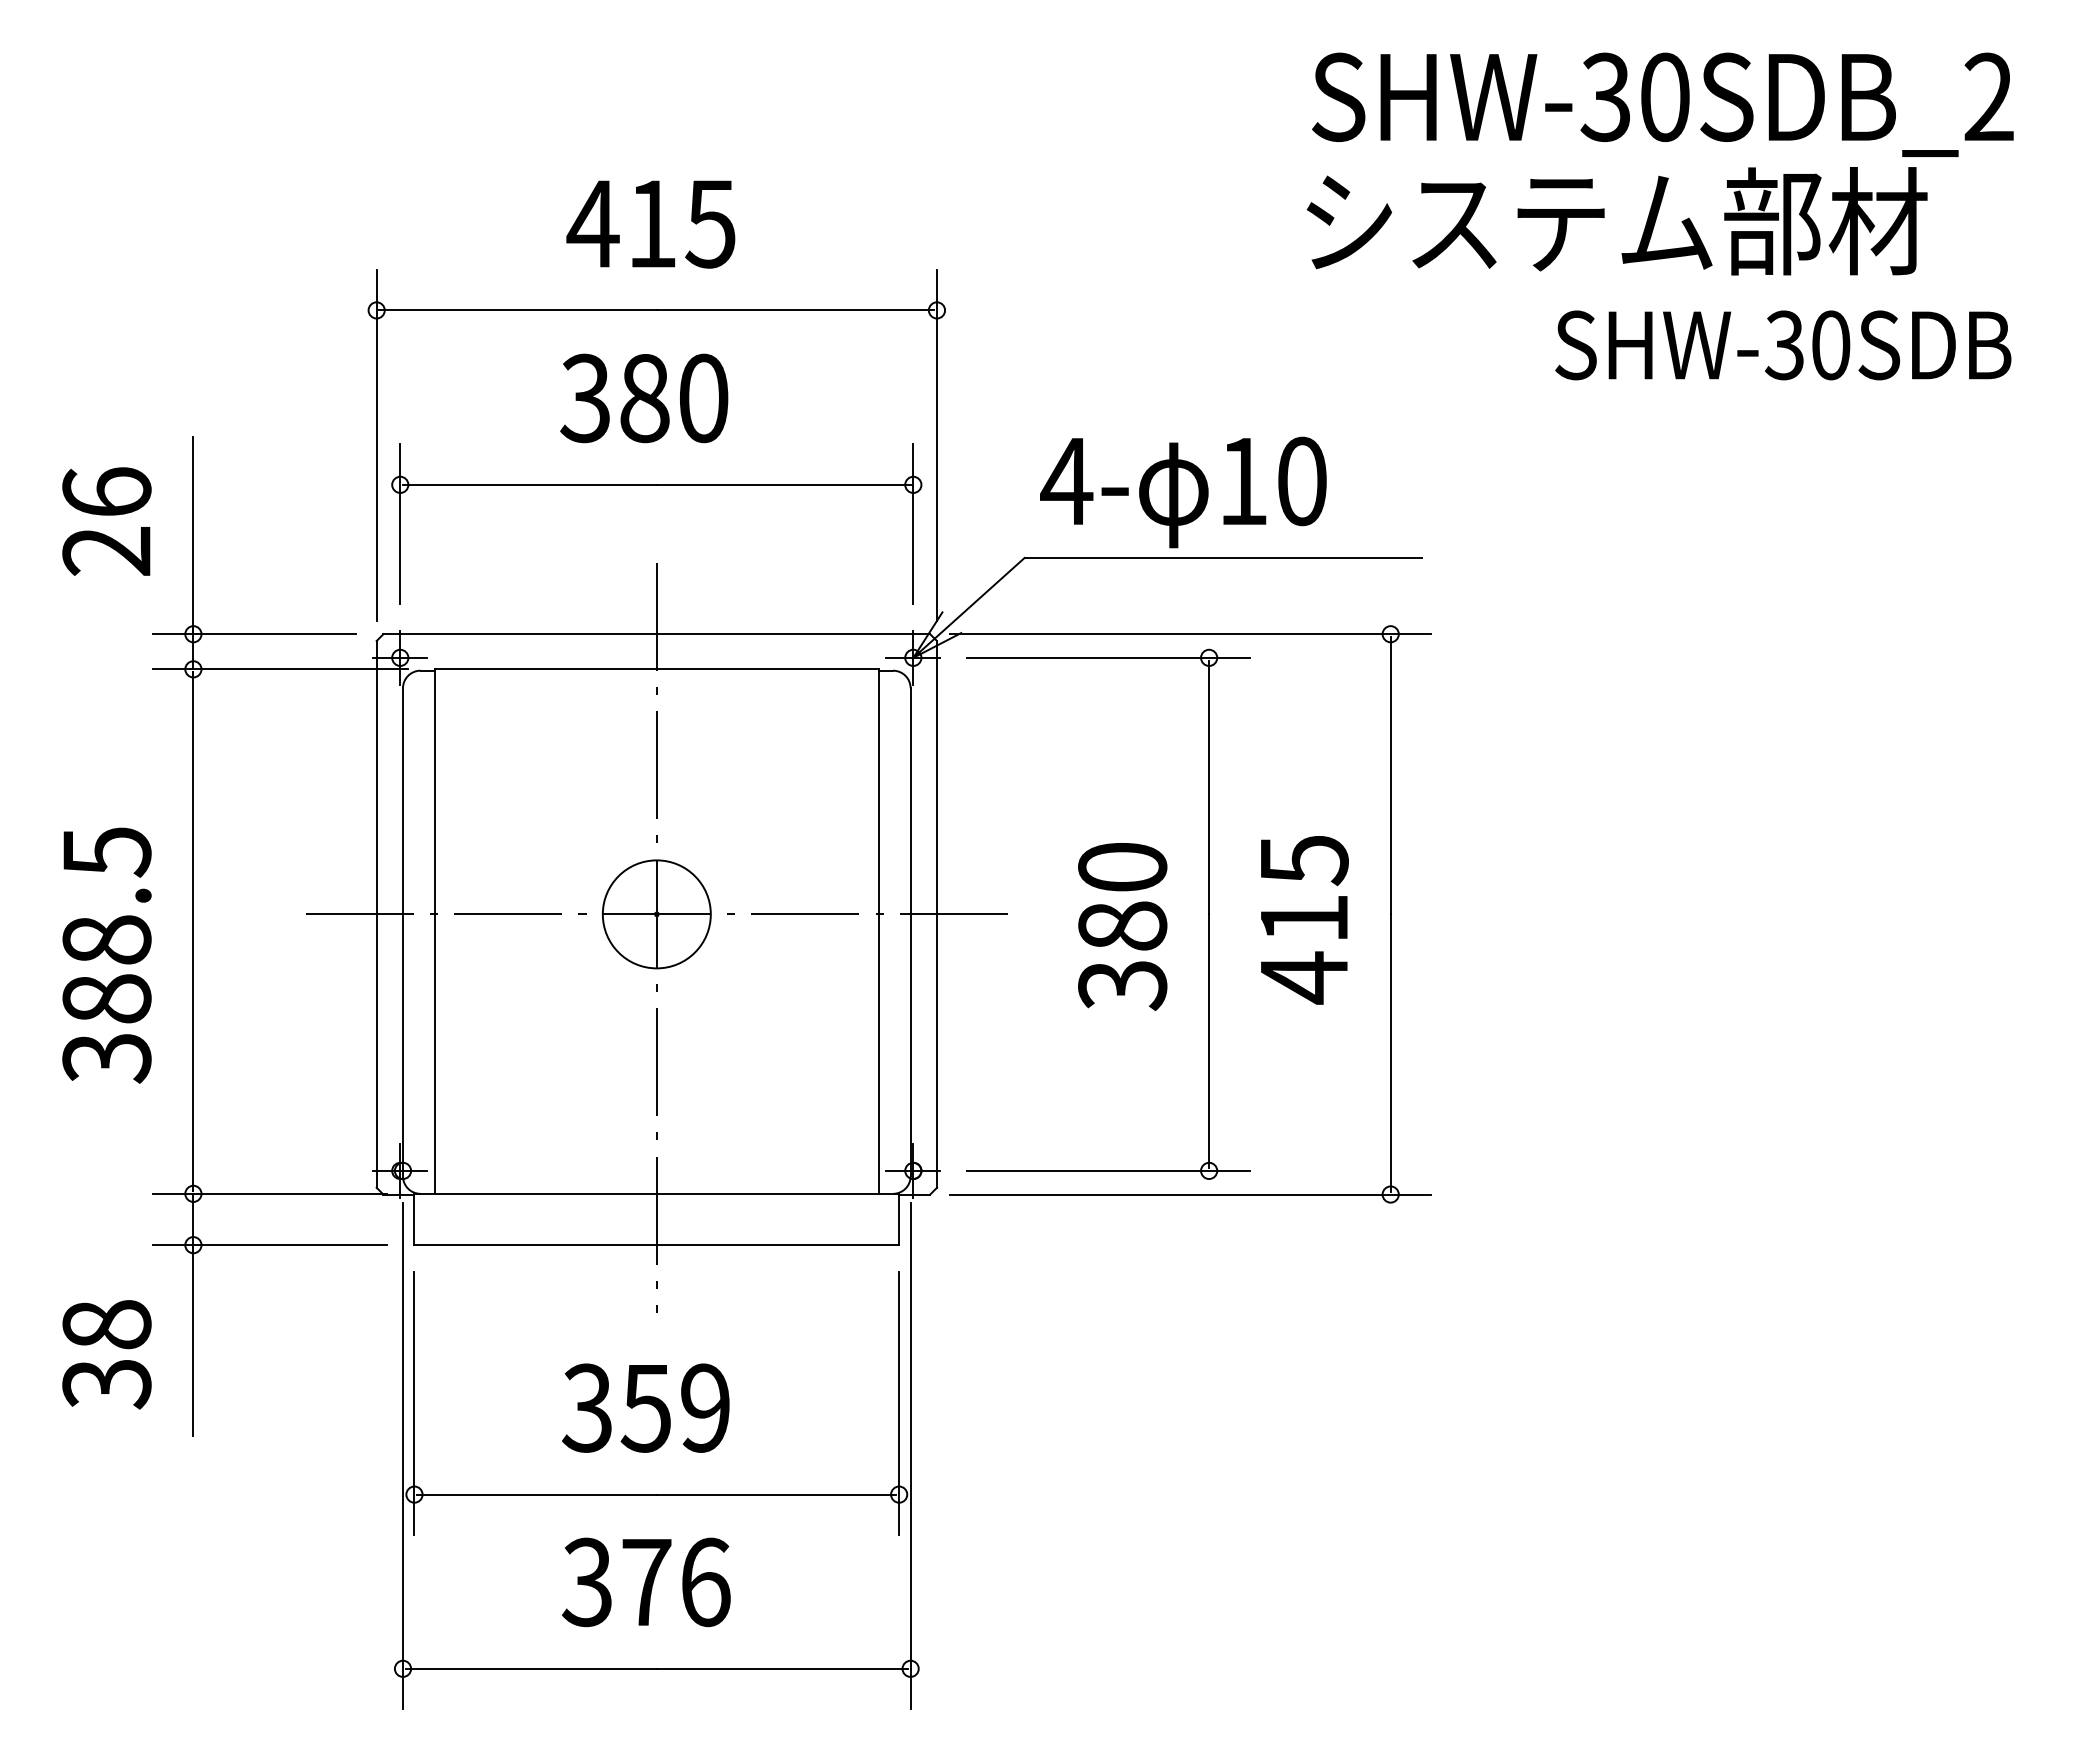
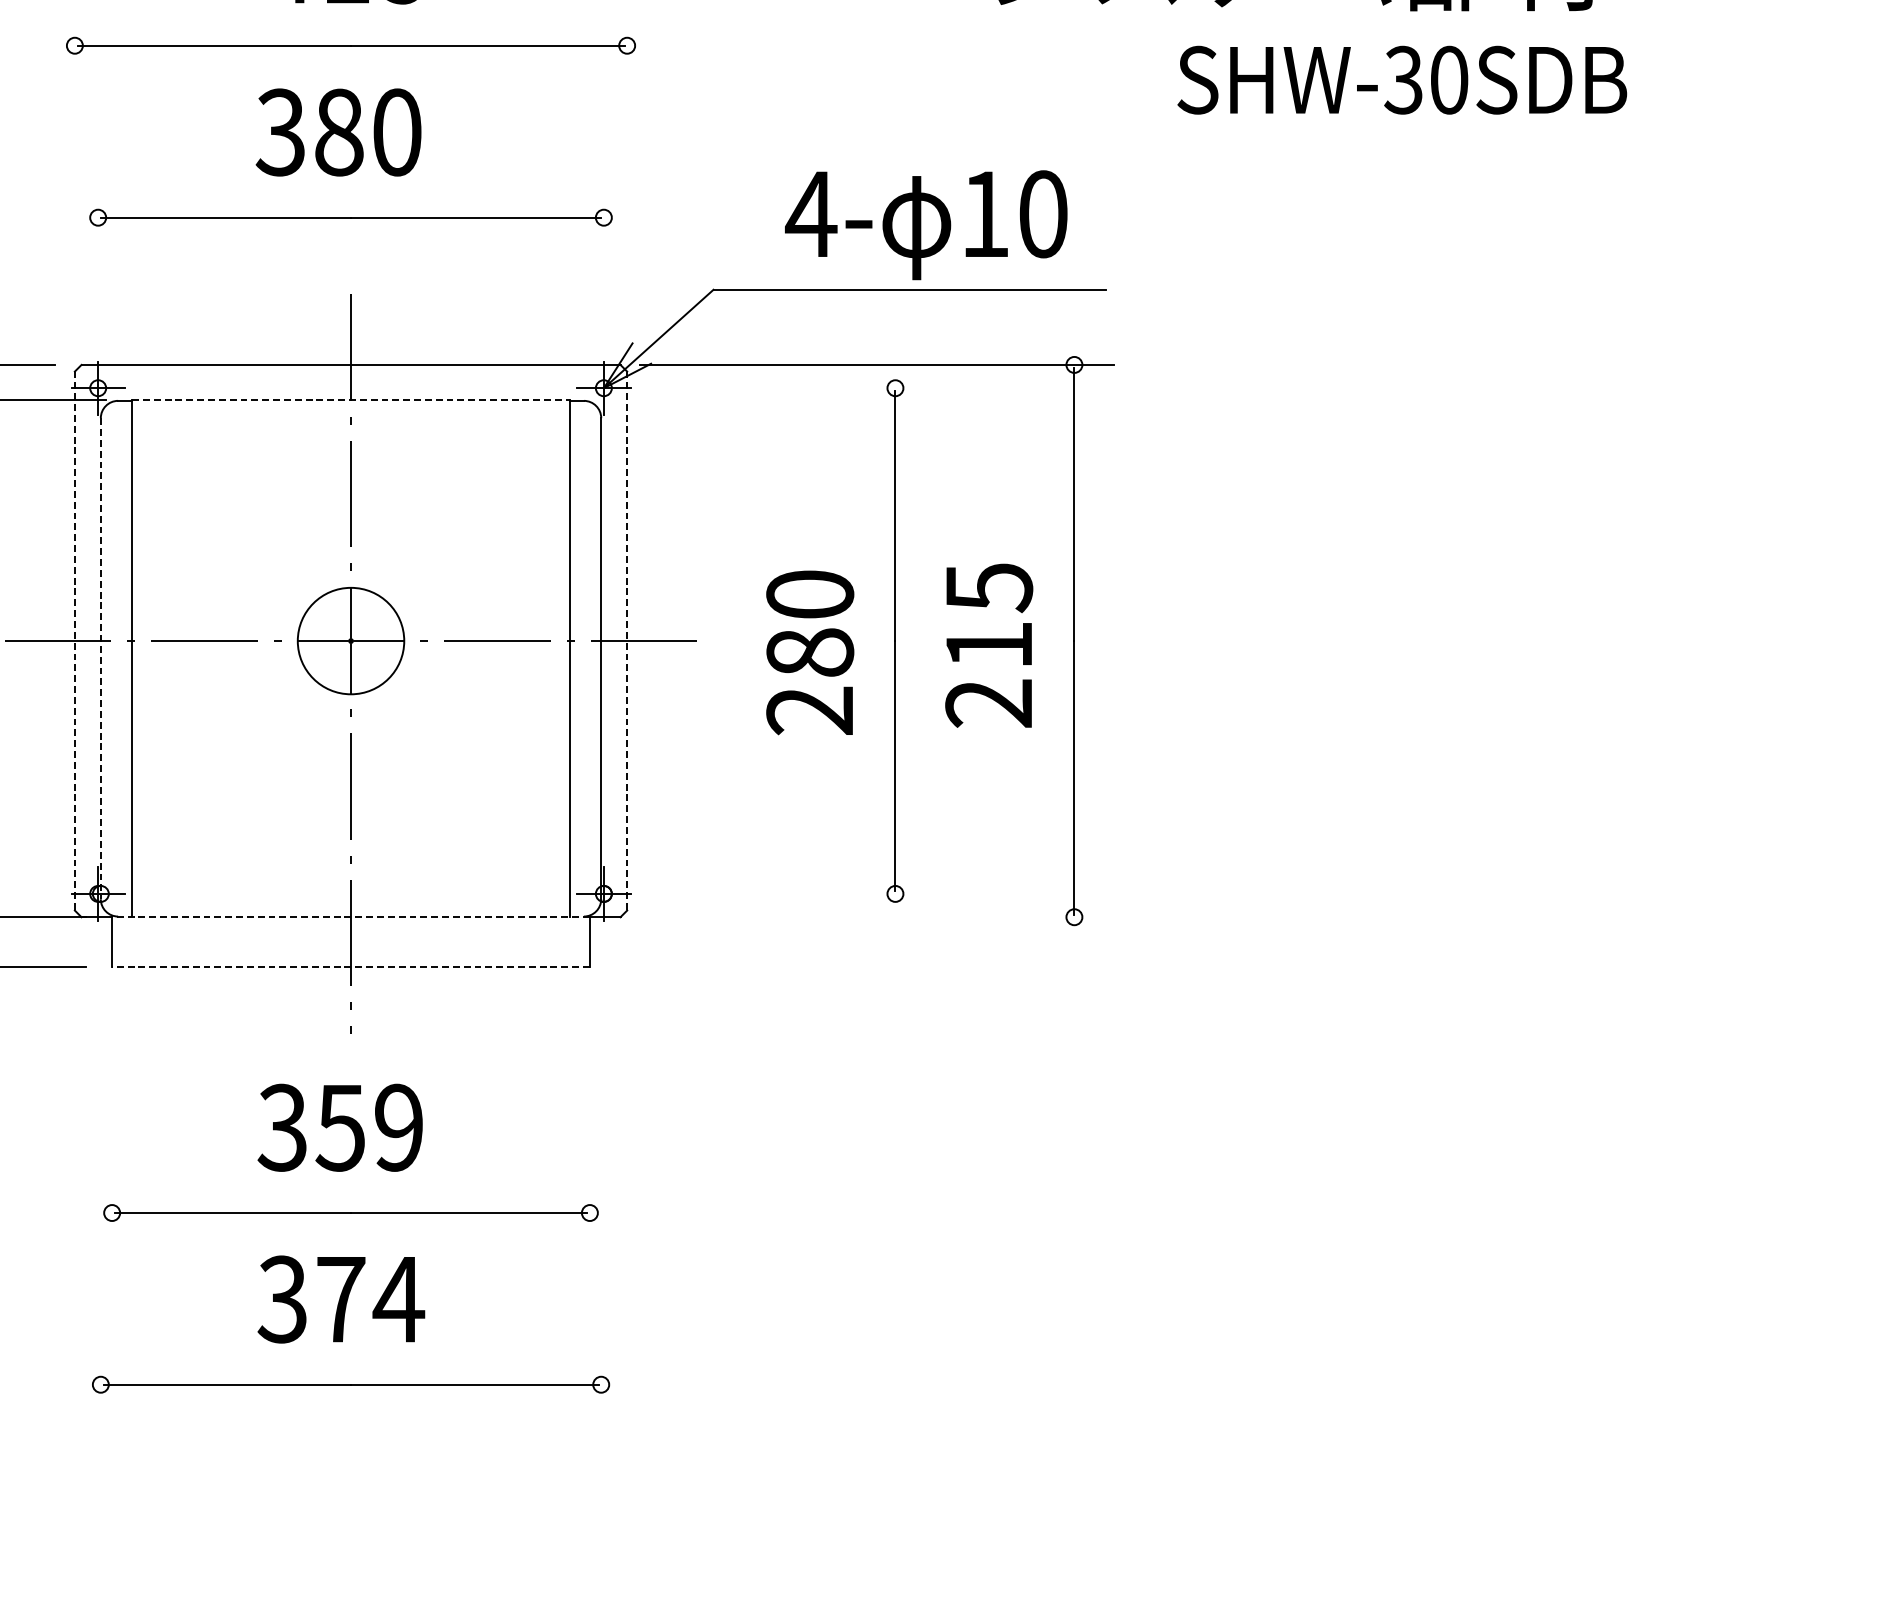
text: (1783, 345) -> (1402, 80), moved
line: (376, 444) -> (74, 177), removed
line: (936, 444) -> (626, 177), removed
text: (1183, 492) -> (926, 225), moved
line: (400, 523) -> (98, 255), removed
line: (913, 523) -> (604, 255), removed
line: (1108, 657) -> (796, 387), removed
line: (657, 669) -> (351, 399), solid -> dashed
line: (376, 914) -> (74, 641), solid -> dashed
line: (936, 914) -> (626, 641), solid -> dashed
line: (403, 932) -> (101, 658), solid -> dashed
text: (1303, 977) -> (988, 703), 415 -> 215
text: (1122, 985) -> (810, 711), 380 -> 280
line: (1108, 1170) -> (796, 893), removed
line: (656, 1193) -> (350, 916), solid -> dashed
line: (1190, 1194) -> (877, 917), removed
line: (656, 1245) -> (350, 967), solid -> dashed
line: (414, 1403) -> (112, 1123), removed
line: (899, 1403) -> (590, 1123), removed
line: (403, 1456) -> (101, 1175), removed
line: (910, 1456) -> (601, 1175), removed
text: (704, 1582) -> (398, 1299), 376 -> 374

